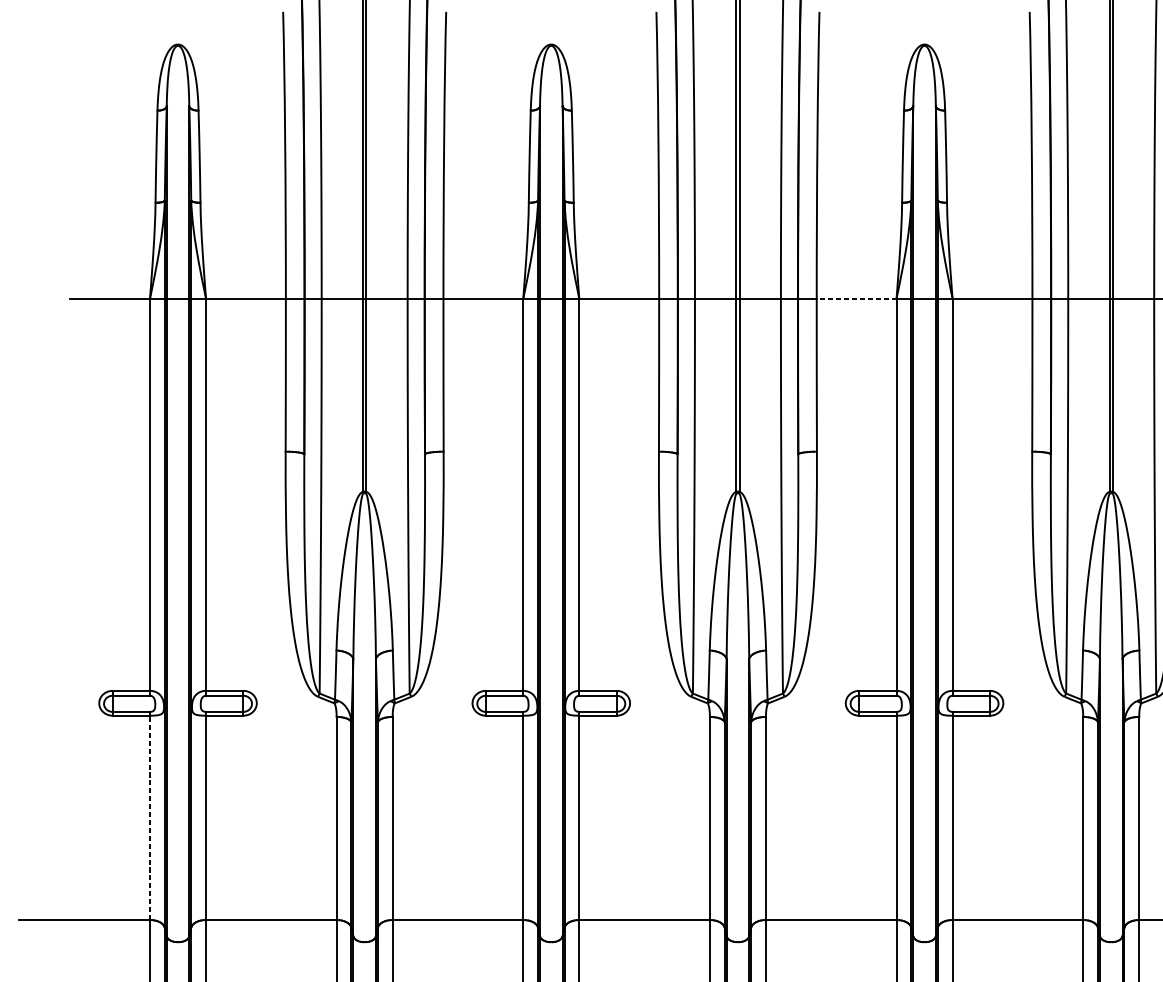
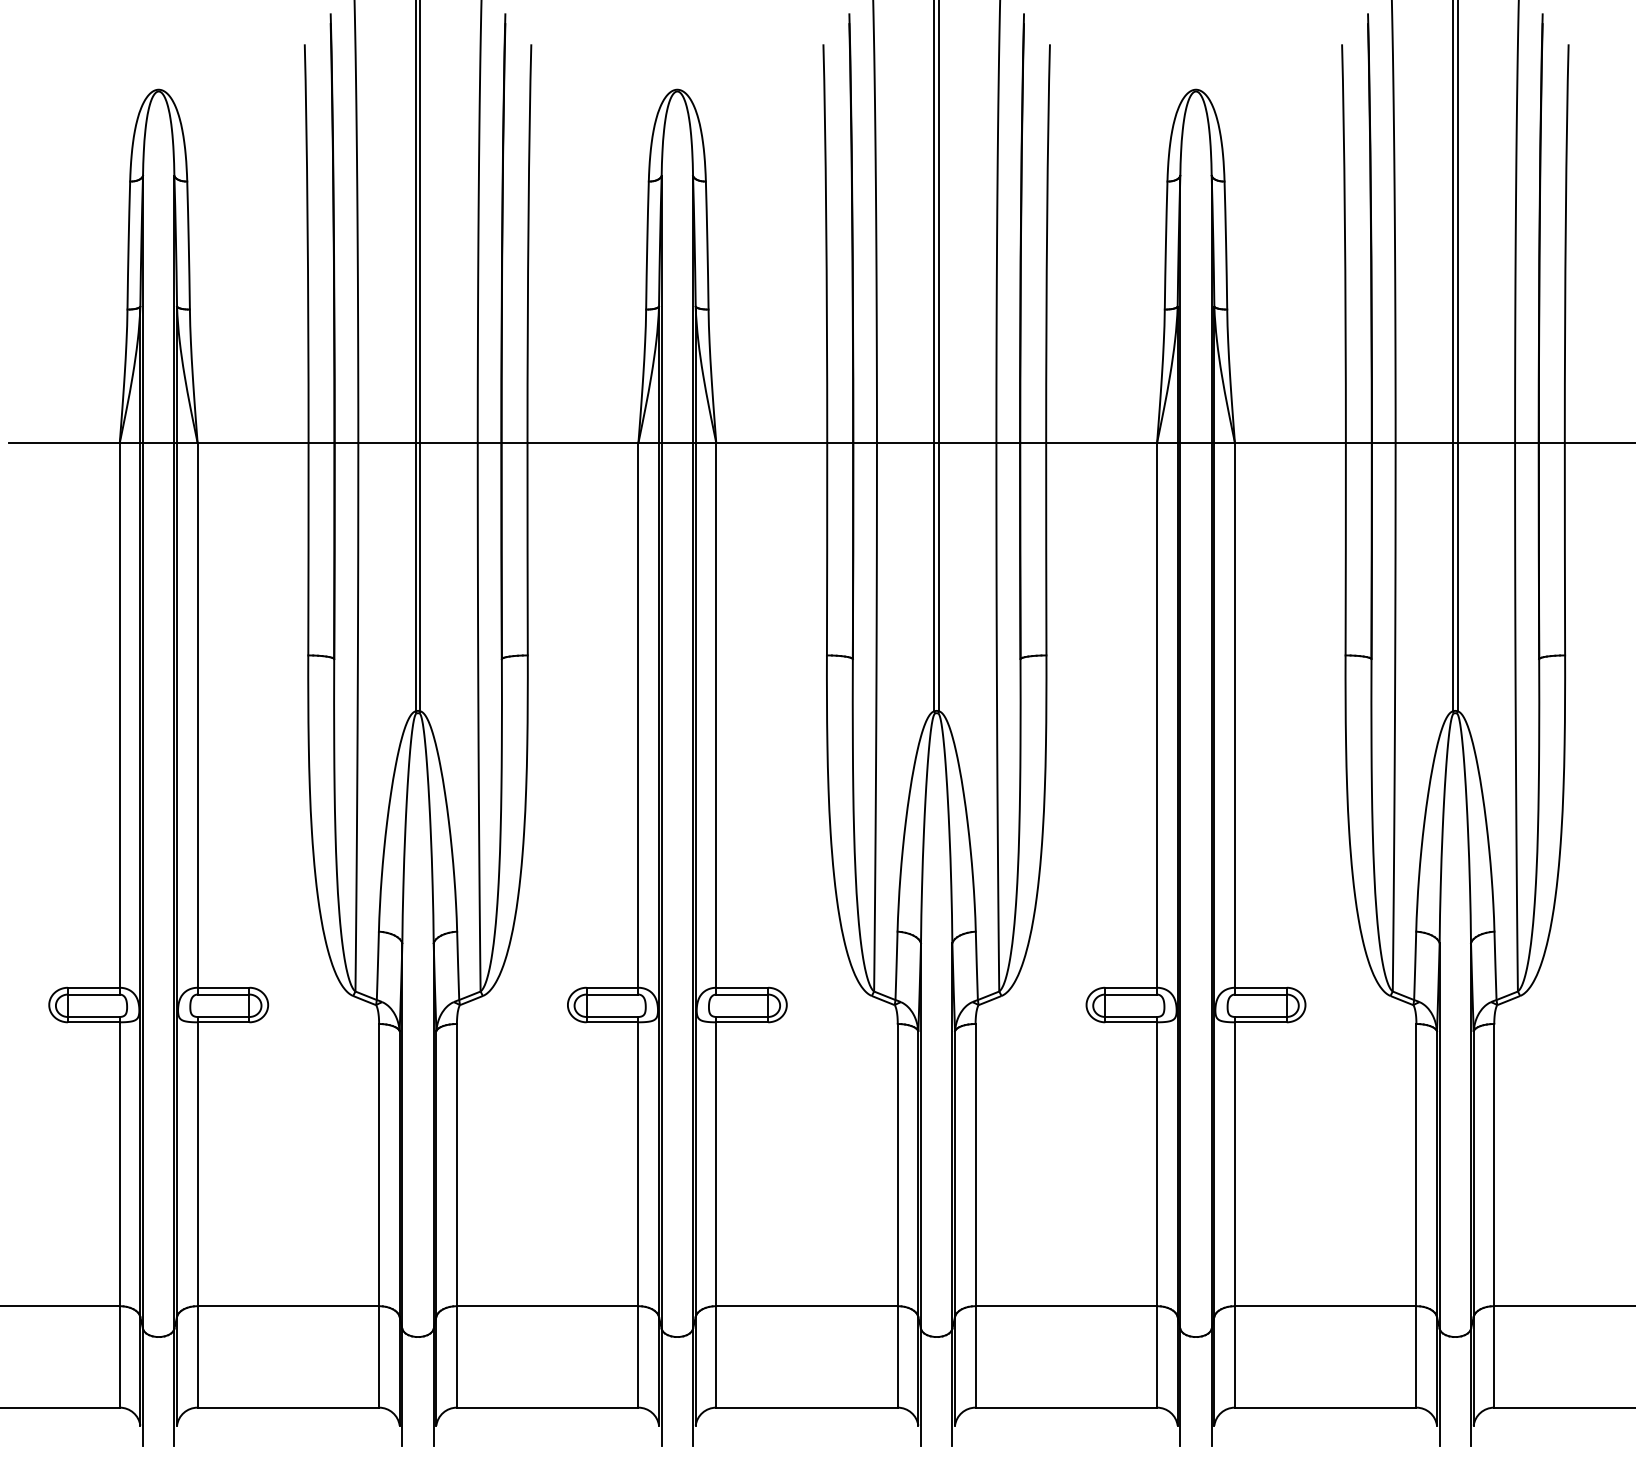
line: (856, 298) -> (1101, 442), dashed -> solid
line: (149, 818) -> (119, 1164), dashed -> solid

